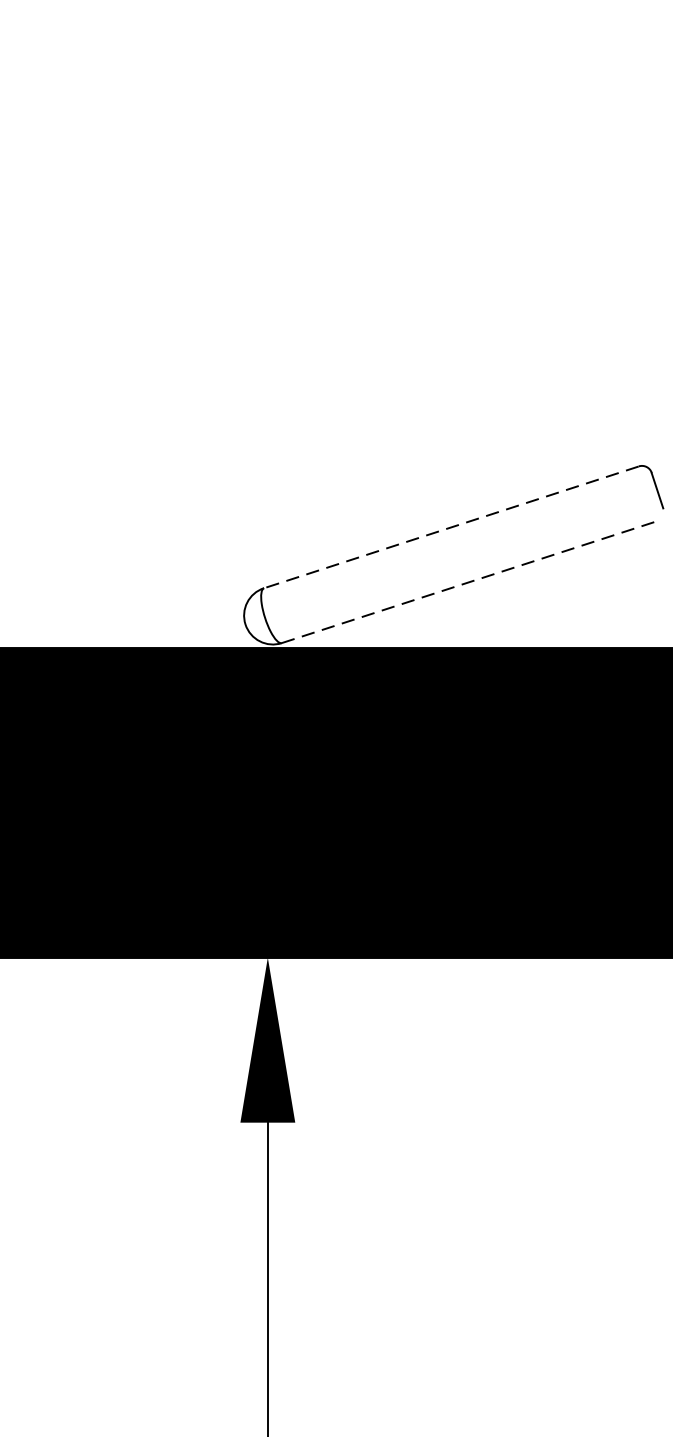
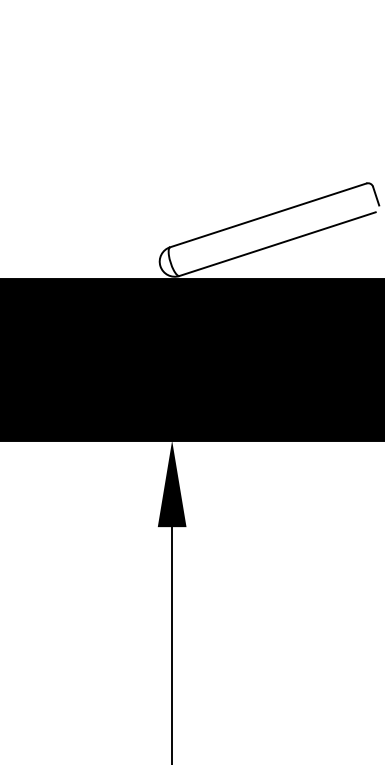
line: (449, 527) -> (267, 215), dashed -> solid
line: (470, 580) -> (278, 243), dashed -> solid

